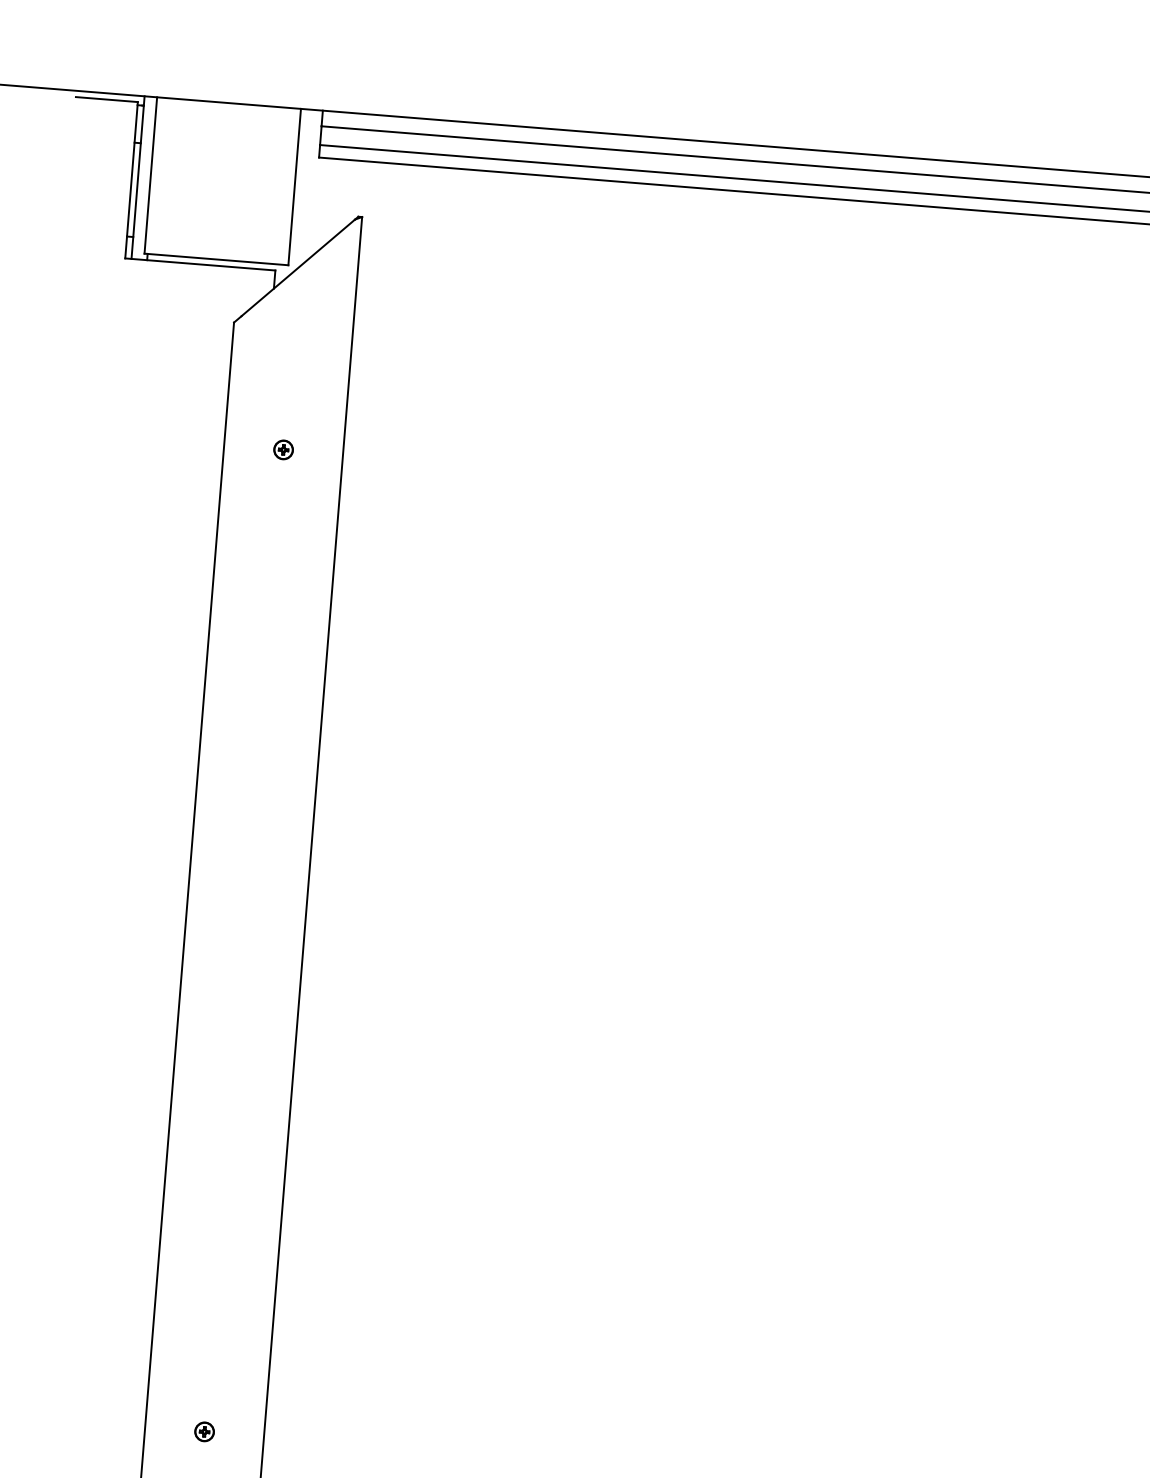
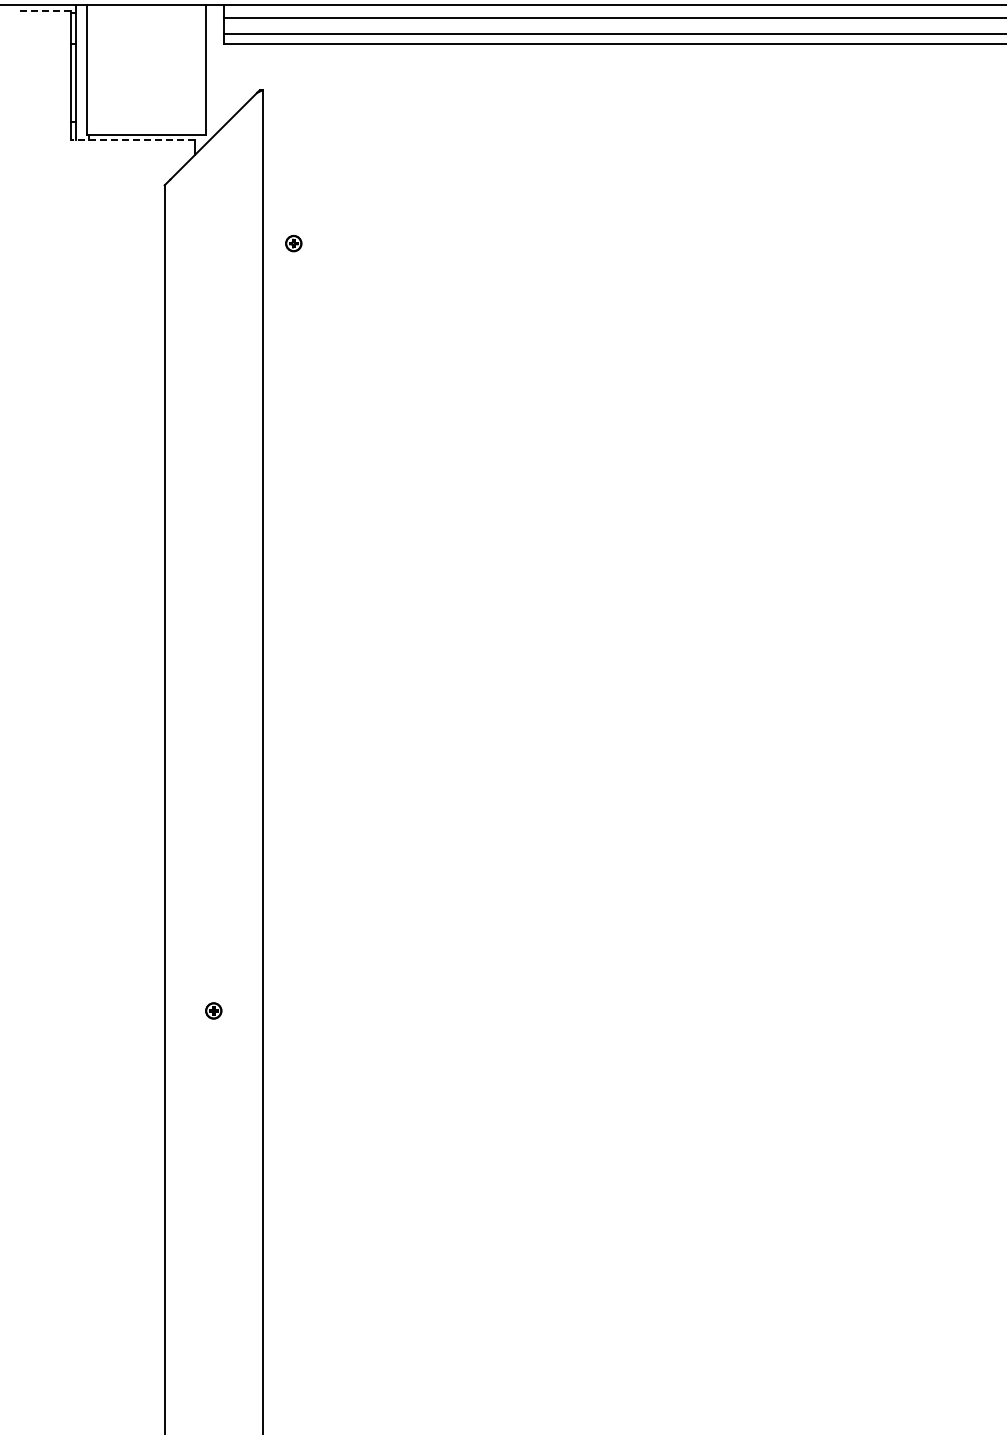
line: (106, 99) -> (45, 10), solid -> dashed
line: (199, 263) -> (132, 139), solid -> dashed
part: (283, 449) -> (293, 243), moved
part: (204, 1431) -> (213, 1010), moved

